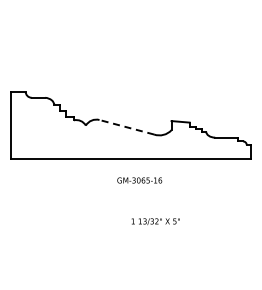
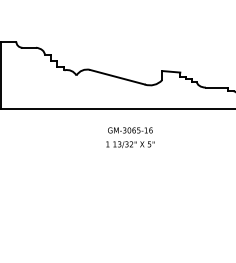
line: (126, 127) -> (117, 77), dashed -> solid
text: (155, 221) -> (130, 144), moved

